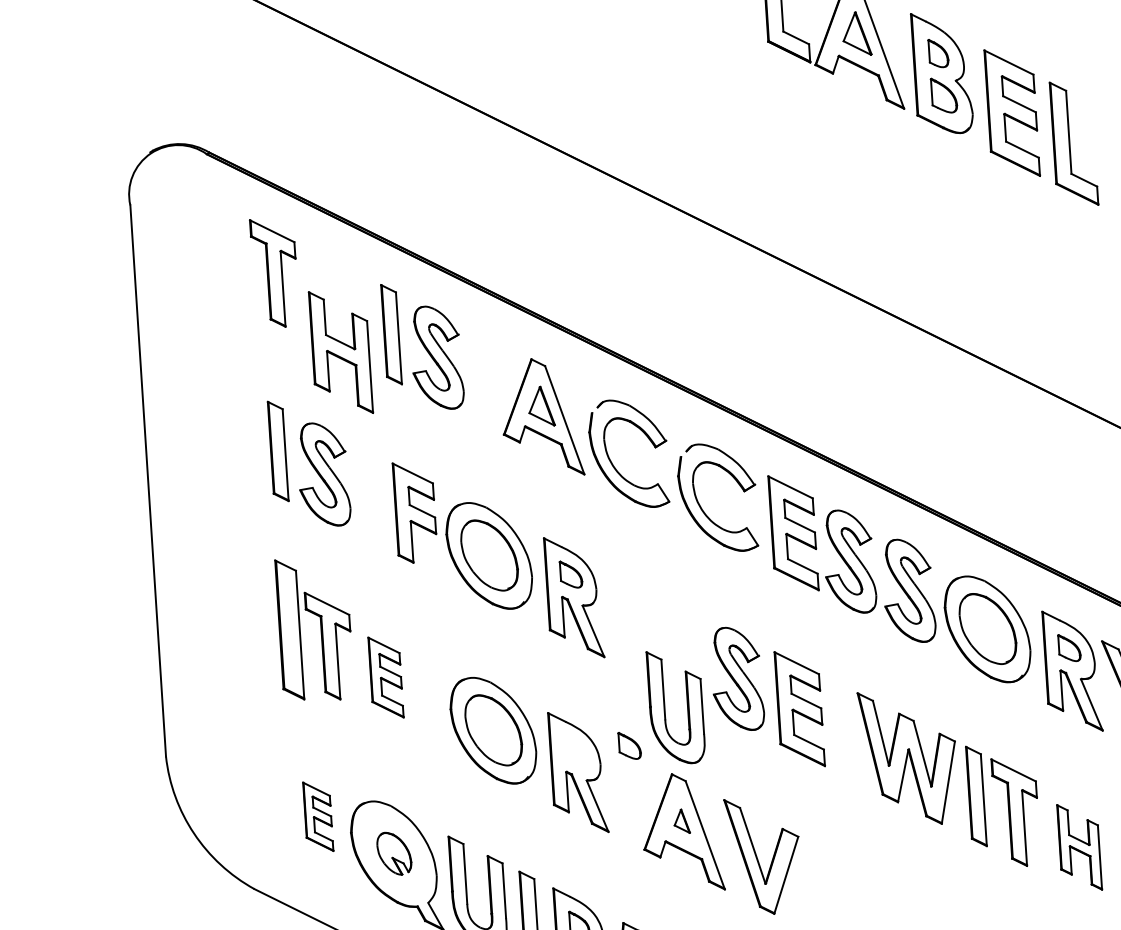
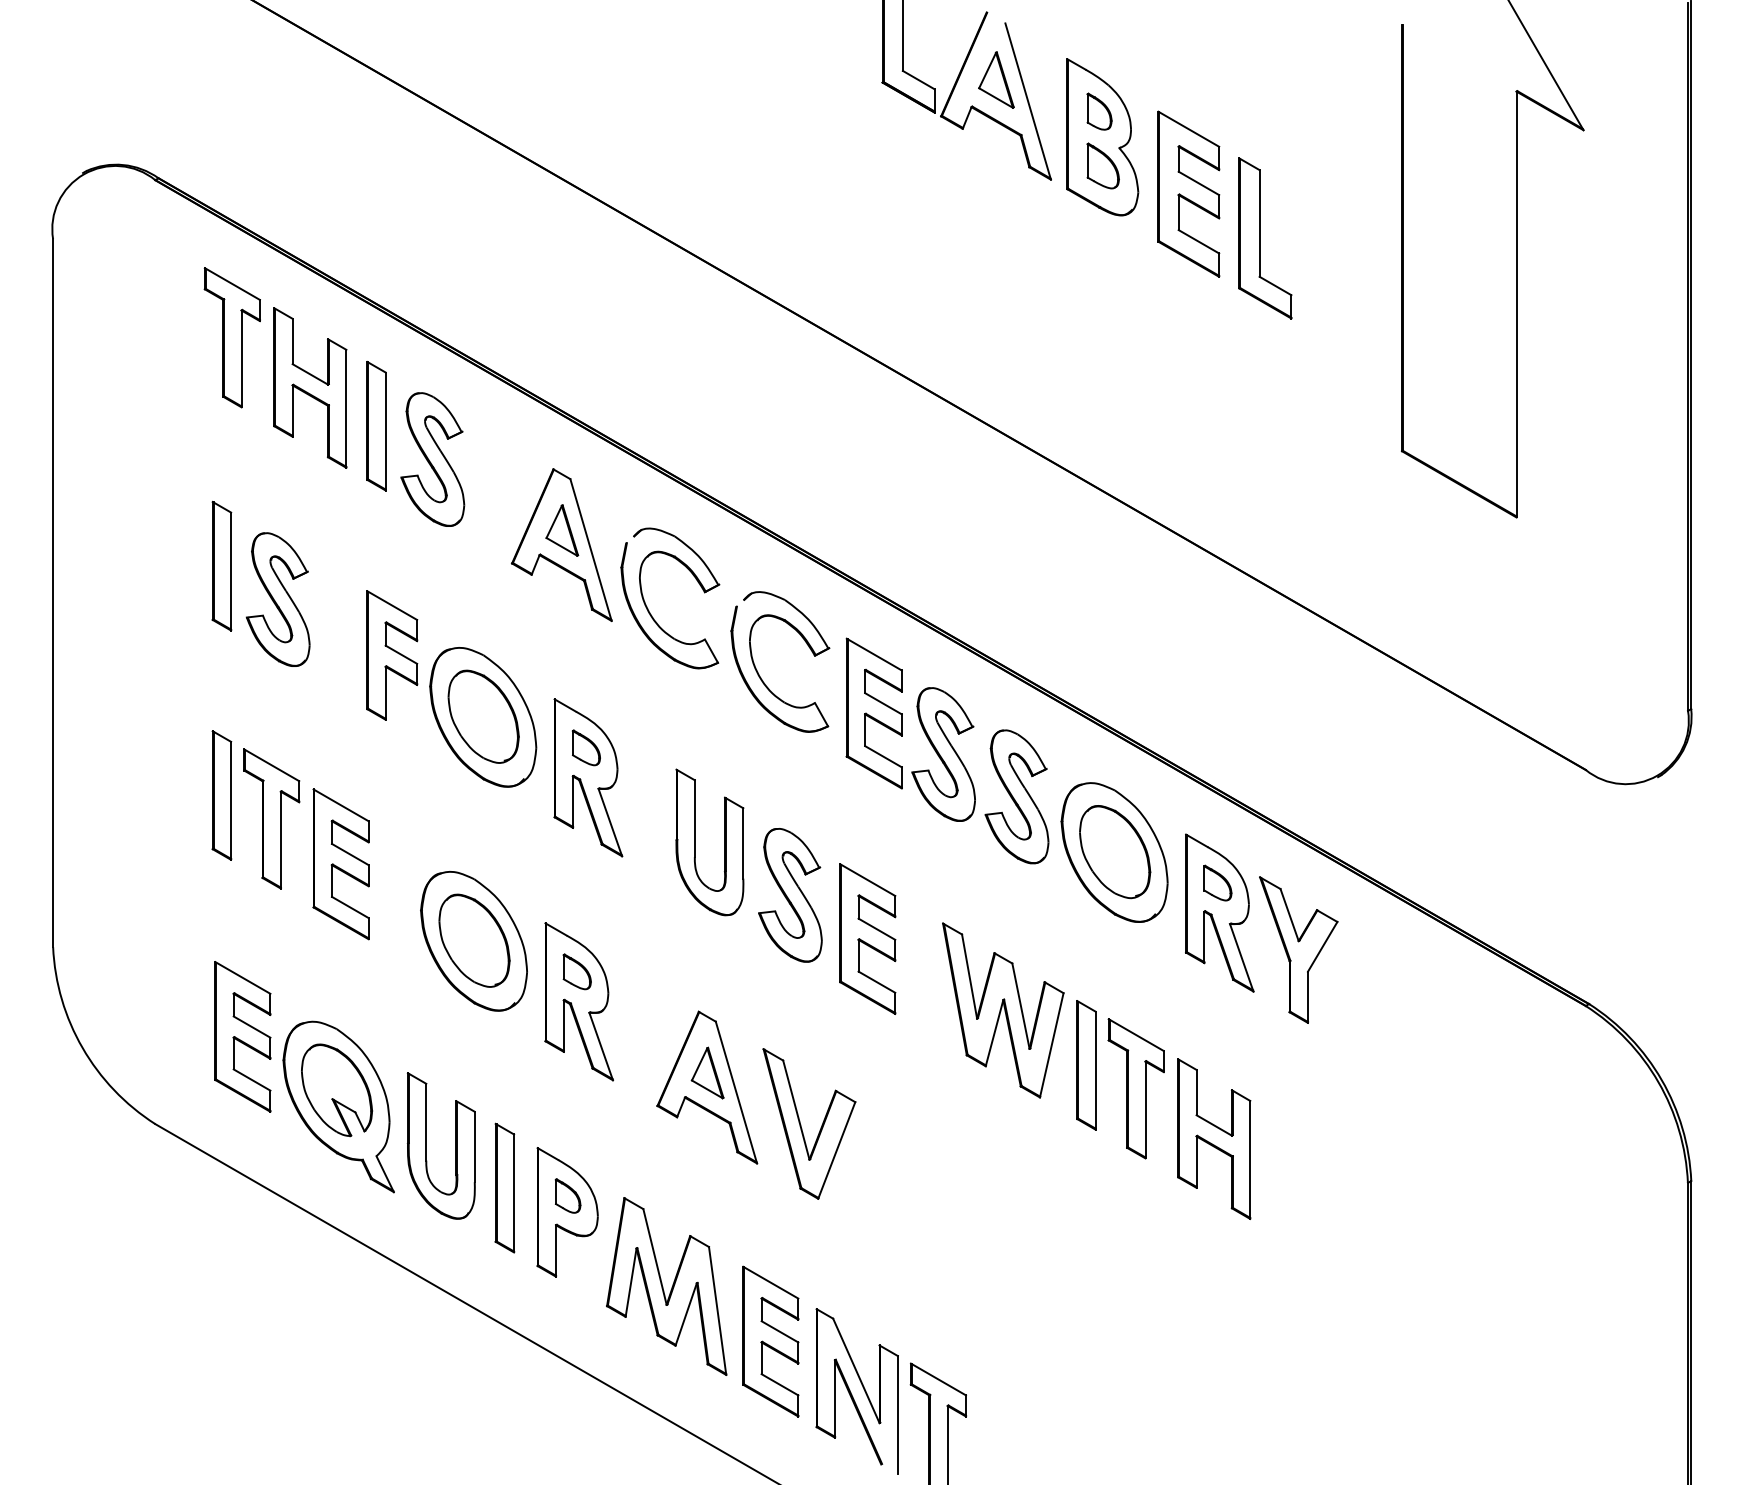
part: (341, 352) -> (310, 387), moved
part: (289, 629) -> (221, 795), size x0.71
part: (385, 677) -> (340, 864), size x1.43
part: (665, 708) -> (695, 842), moved
part: (629, 745) -> (576, 971), moved
part: (317, 816) -> (242, 1036), size x1.67
part: (681, 821) -> (707, 1072), size x1.67
part: (1079, 846) -> (1214, 1138), size x1.43
part: (394, 853) -> (337, 1090), size x1.67

